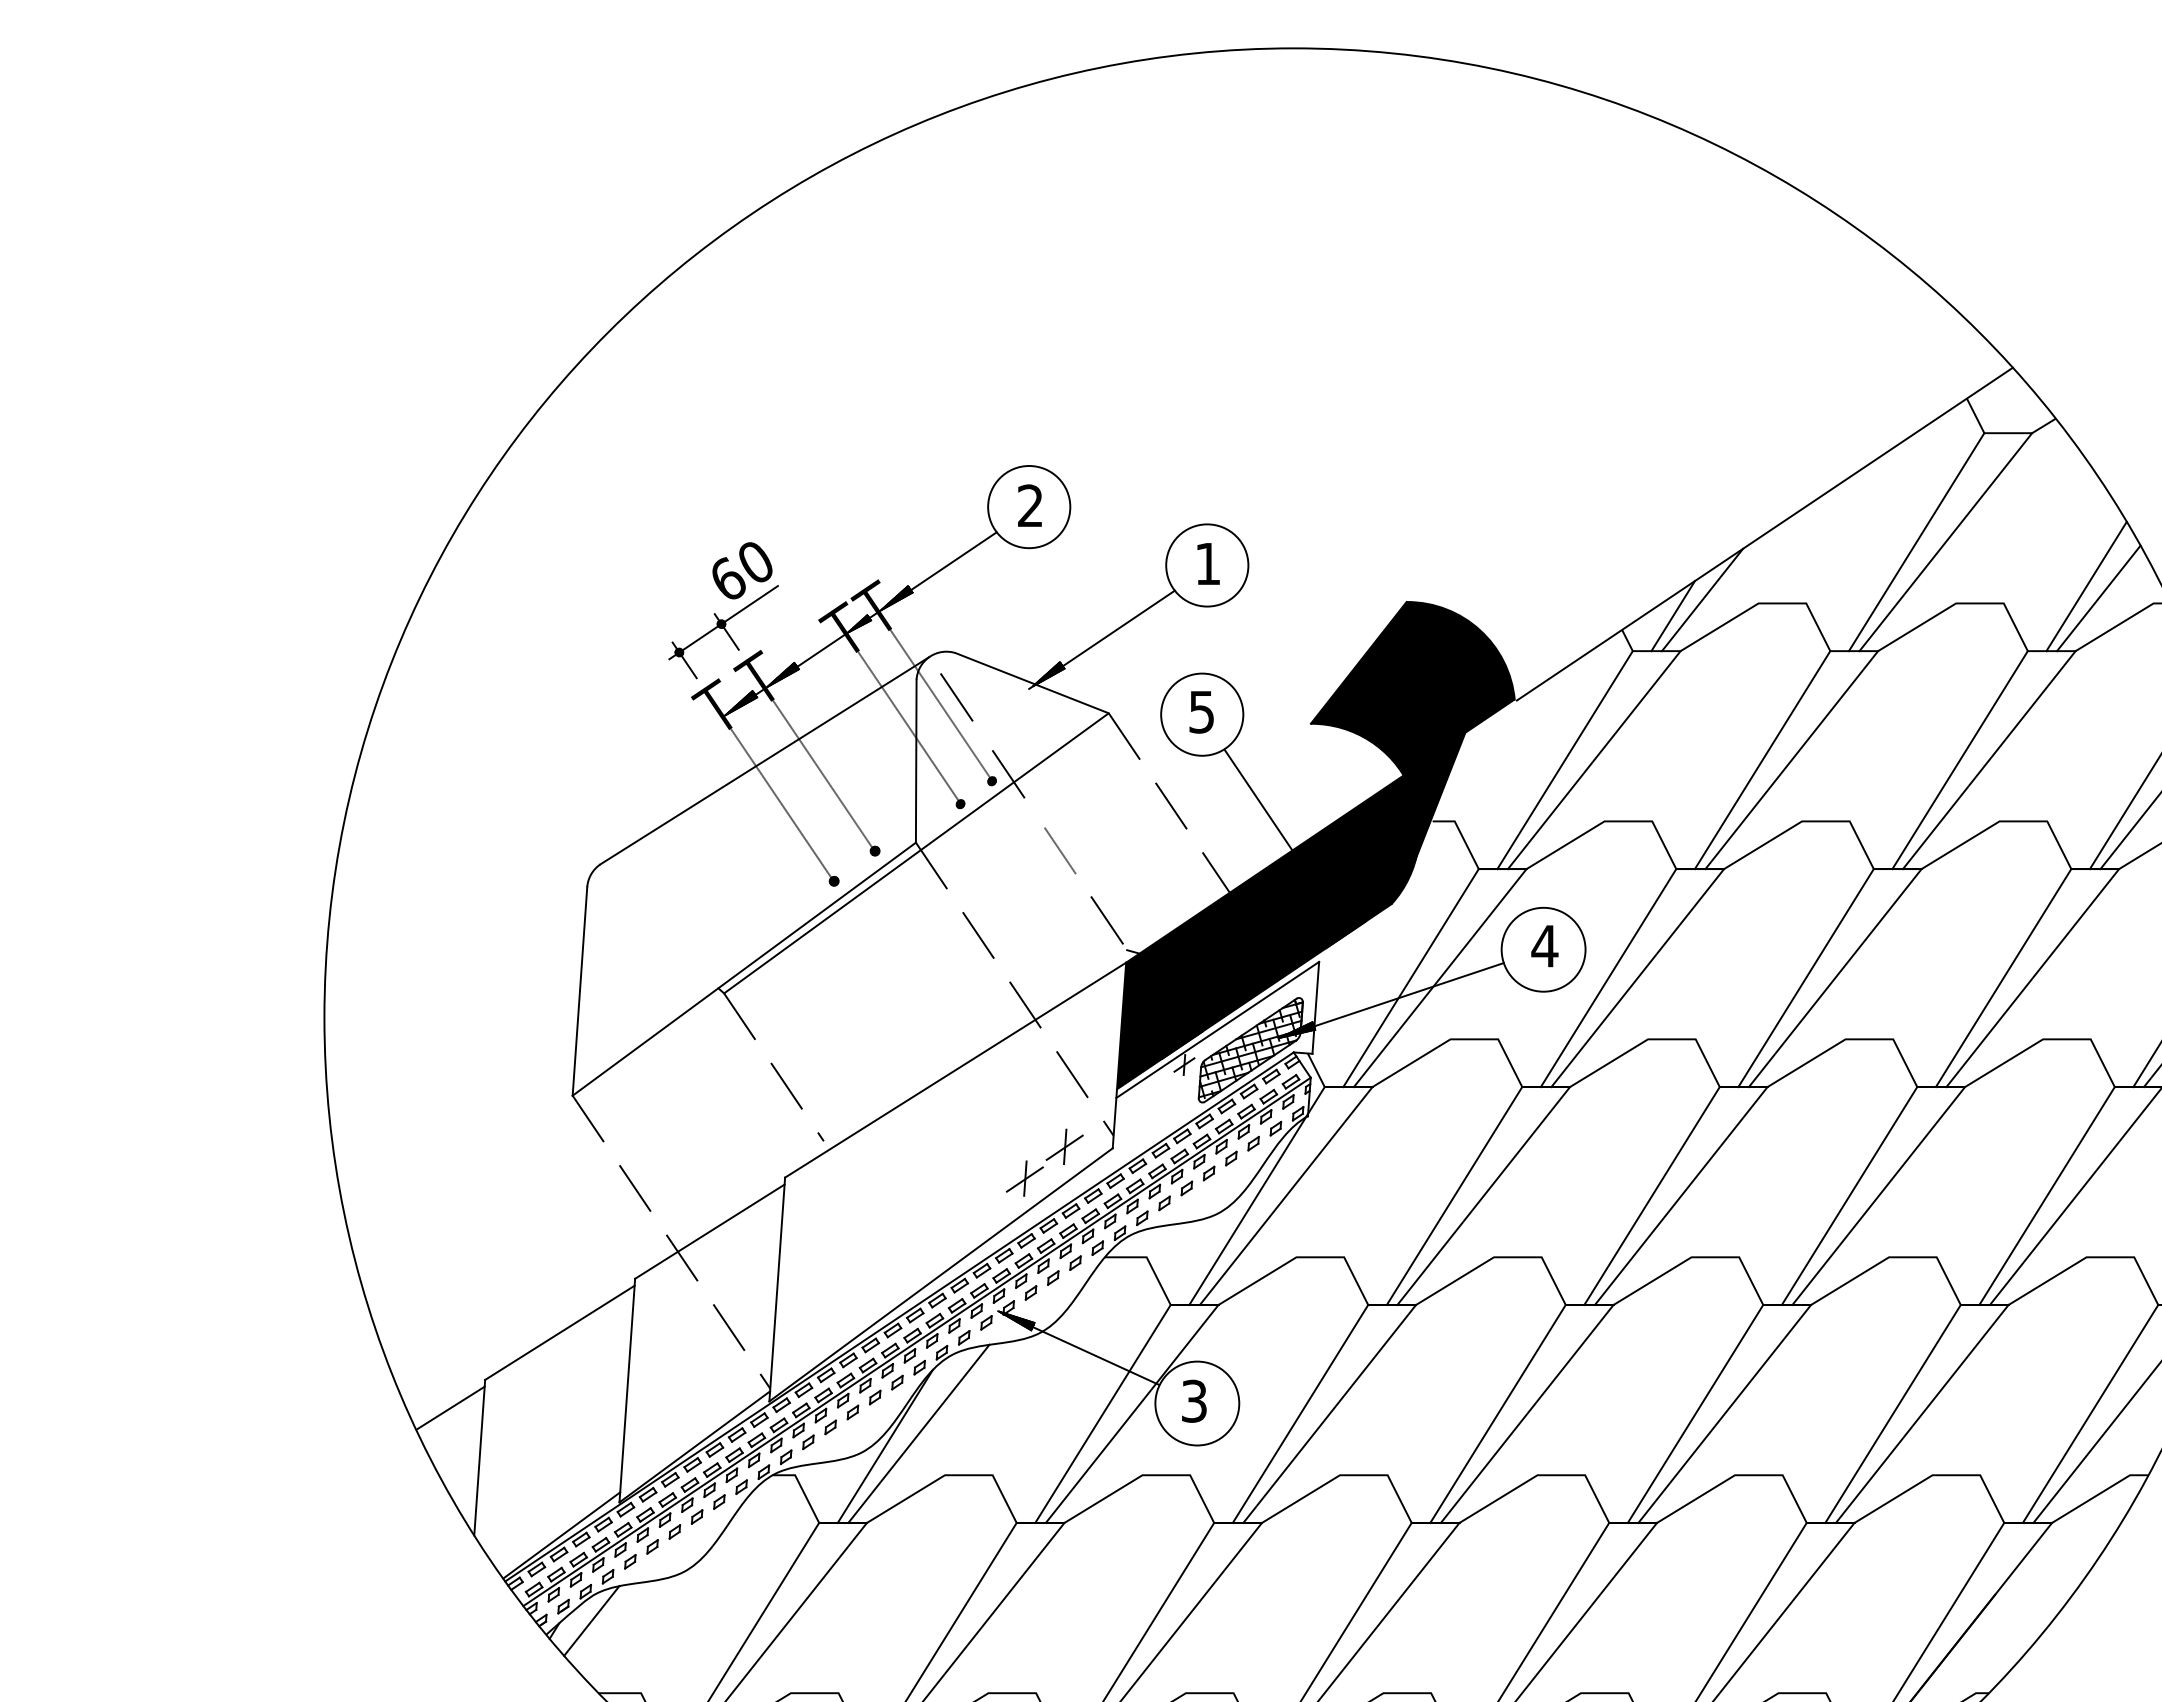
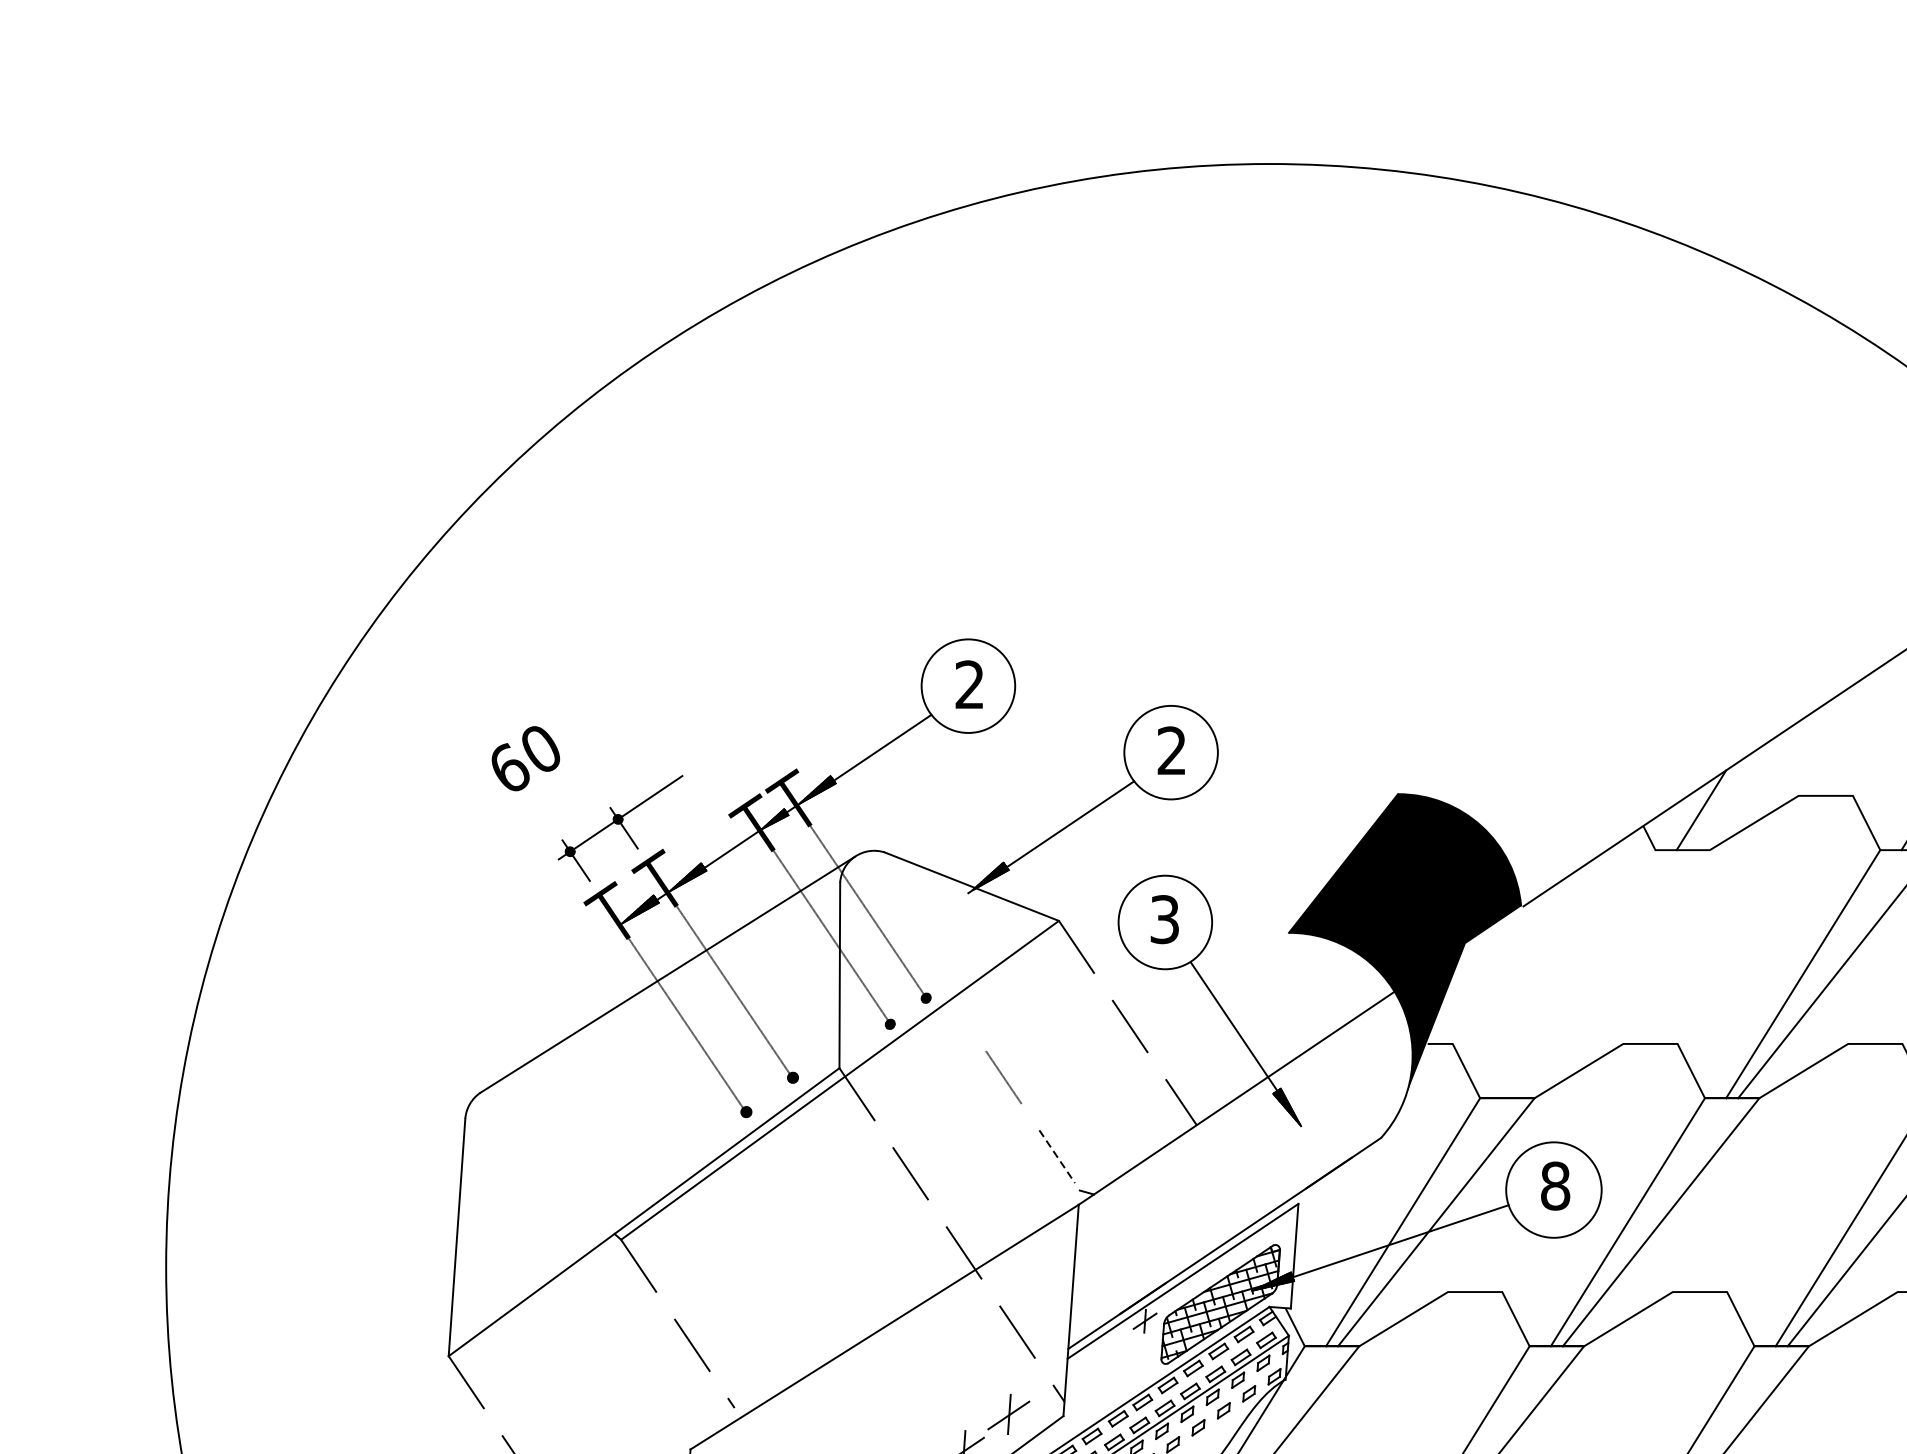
text: (1207, 563) -> (1171, 750), 1 -> 2
text: (742, 570) -> (525, 758), moved
line: (1702, 599) -> (1734, 791), removed
line: (956, 697) -> (885, 902), removed
text: (1202, 711) -> (1165, 918), 5 -> 3
line: (1564, 760) -> (1577, 974), removed
line: (1593, 760) -> (1610, 974), removed
line: (1008, 774) -> (944, 990), removed
line: (1107, 920) -> (1057, 1156), solid -> dashed
fill: (1268, 932) -> (1240, 1170), removed
text: (1544, 945) -> (1554, 1185), 4 -> 8

